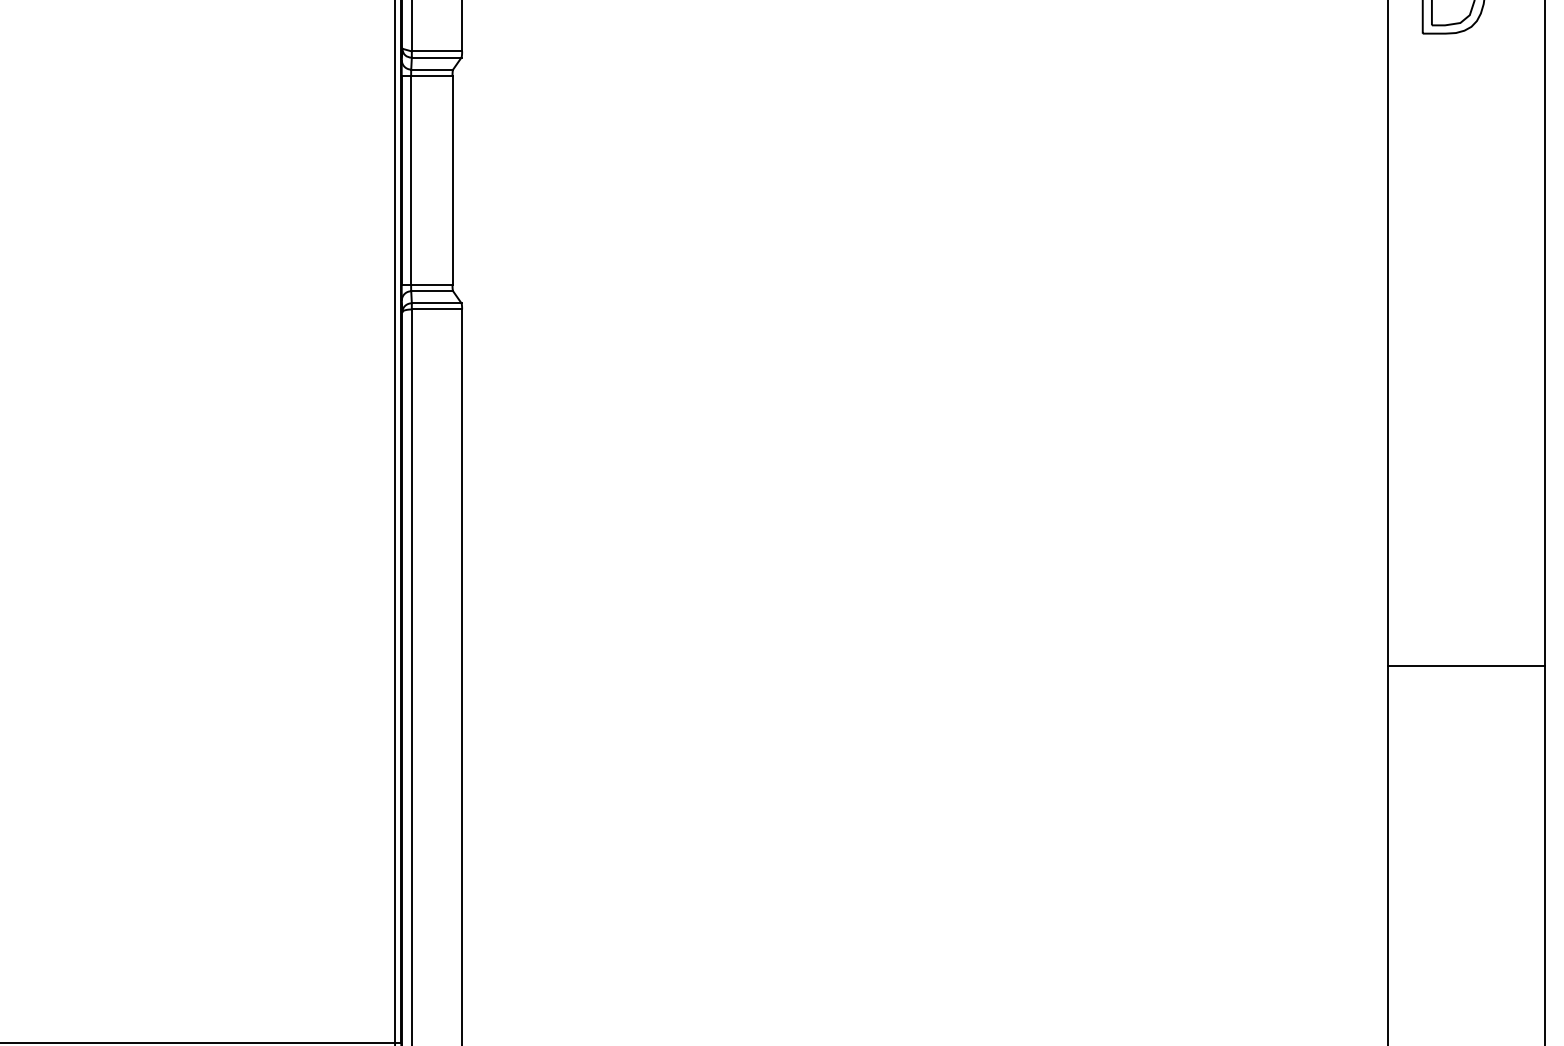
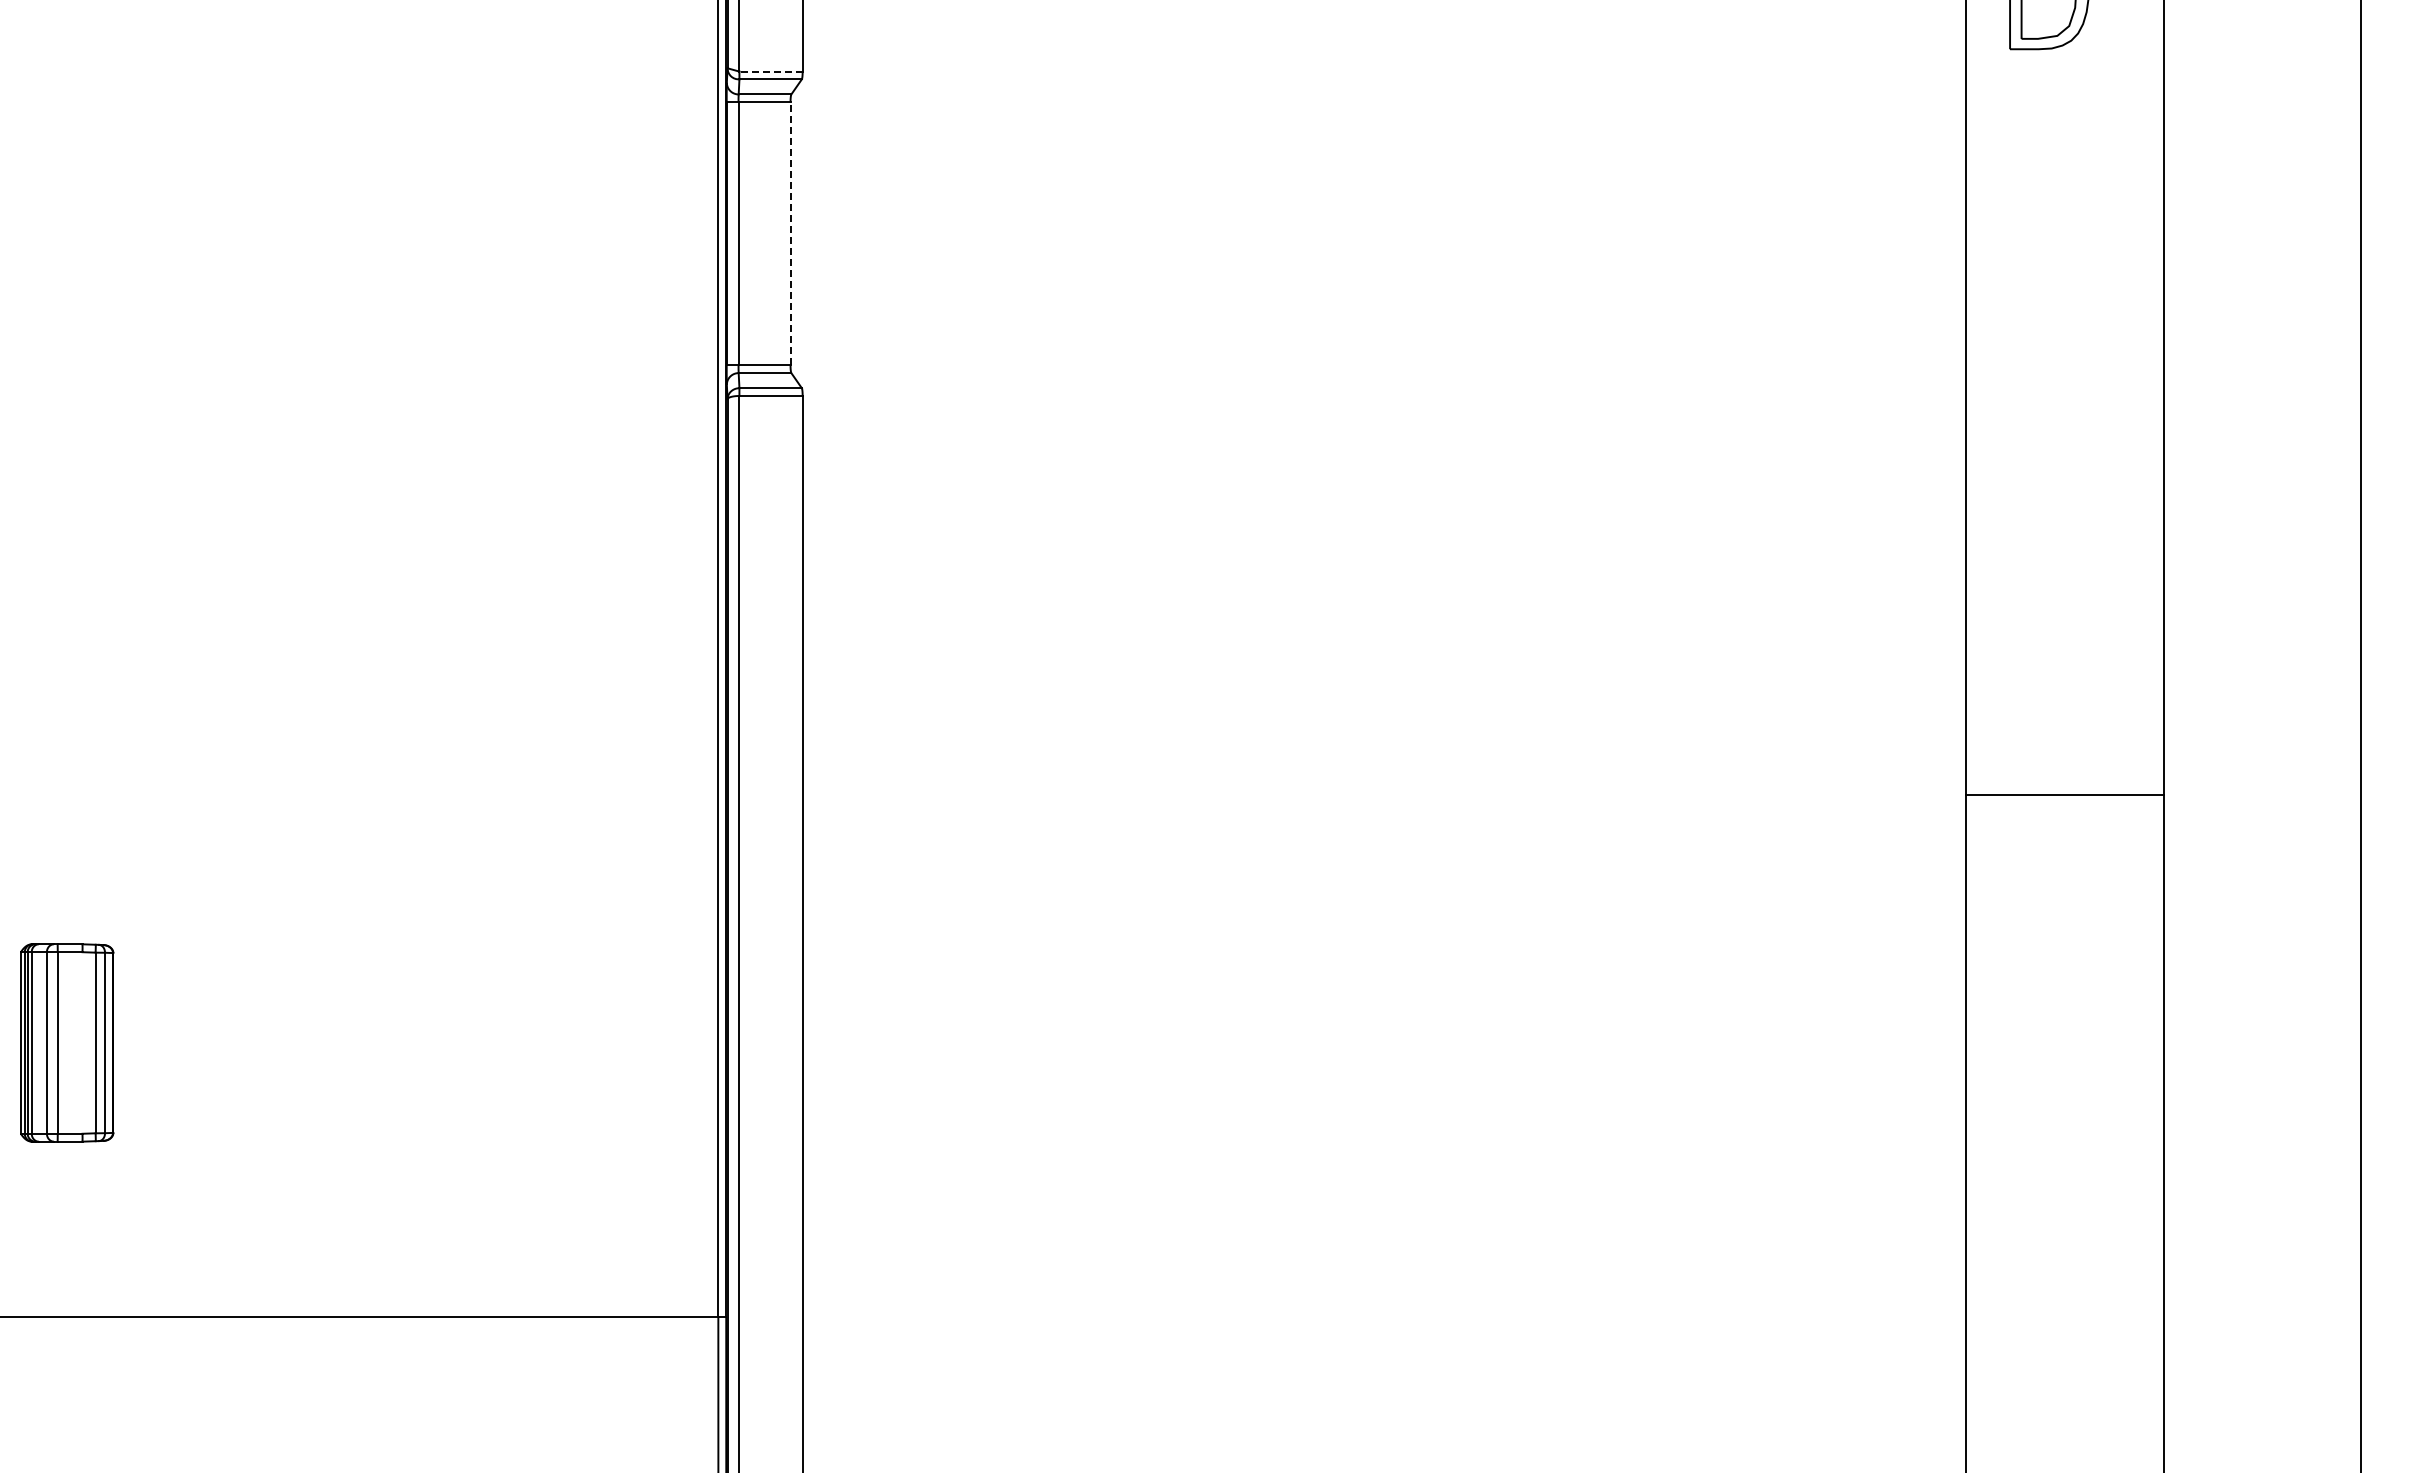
line: (437, 51) -> (771, 71), solid -> dashed
line: (452, 180) -> (790, 233), solid -> dashed
line: (1466, 666) -> (2064, 794), moved

